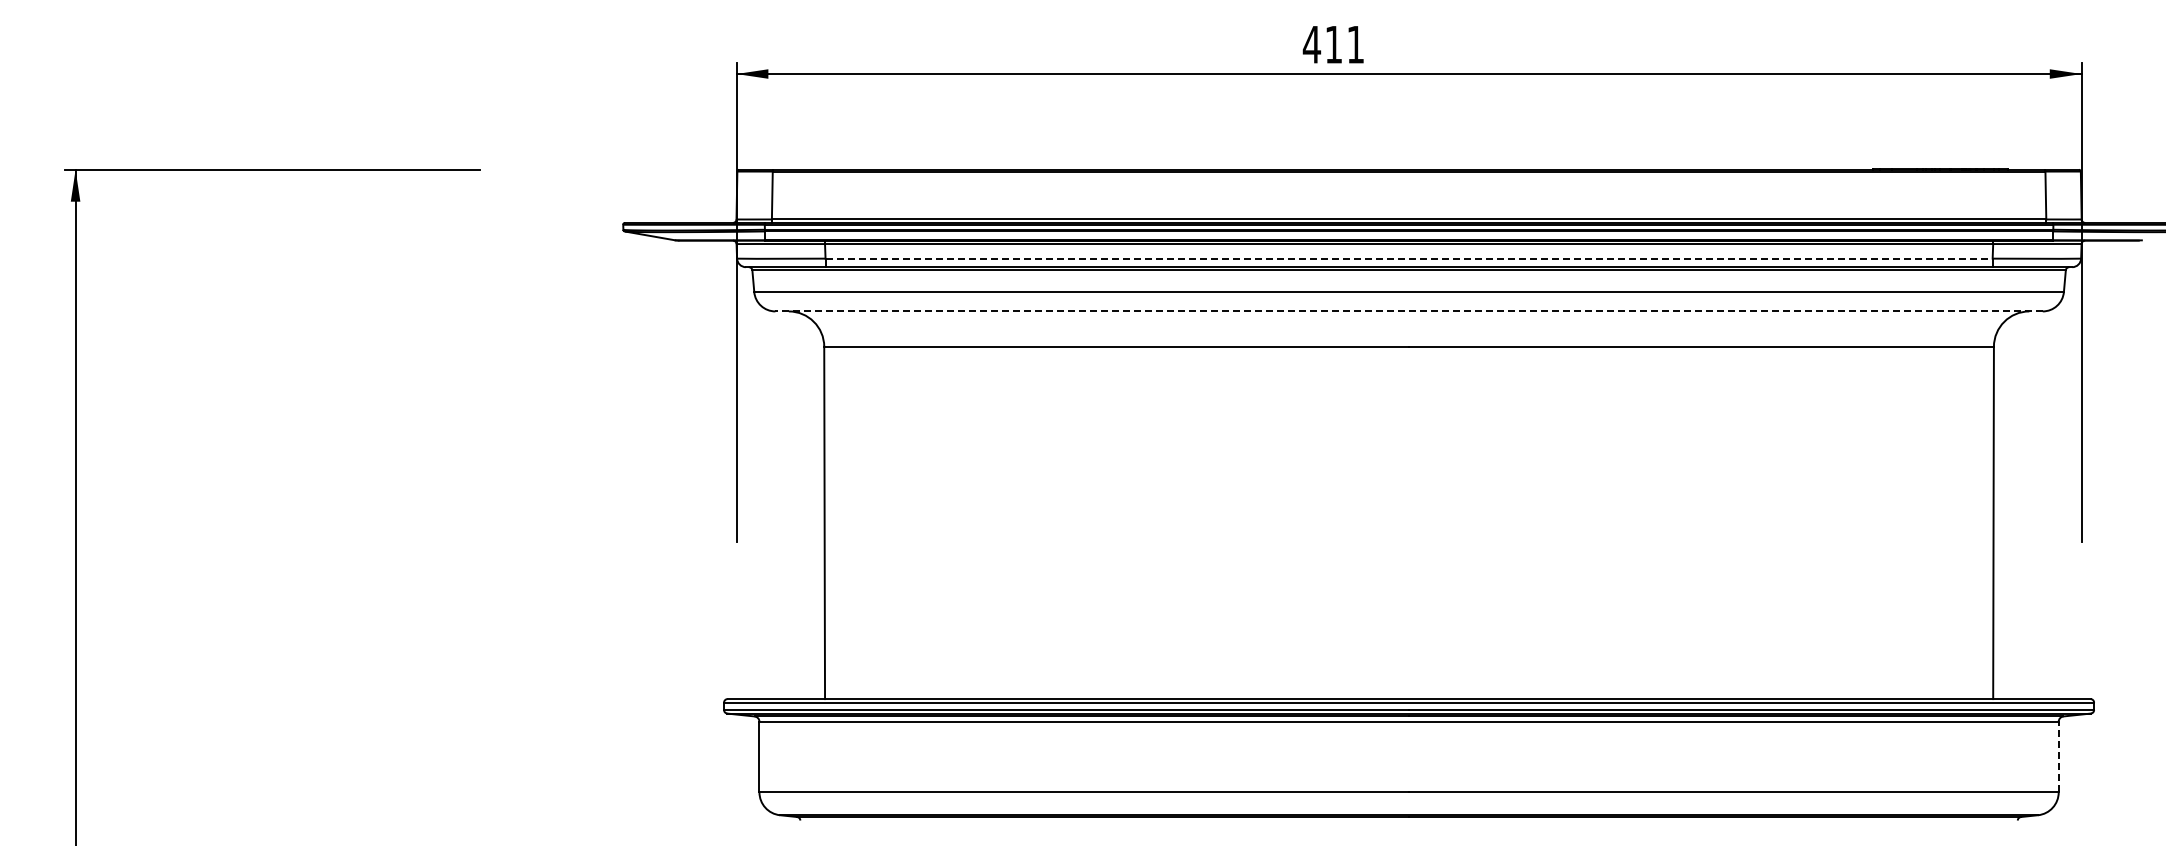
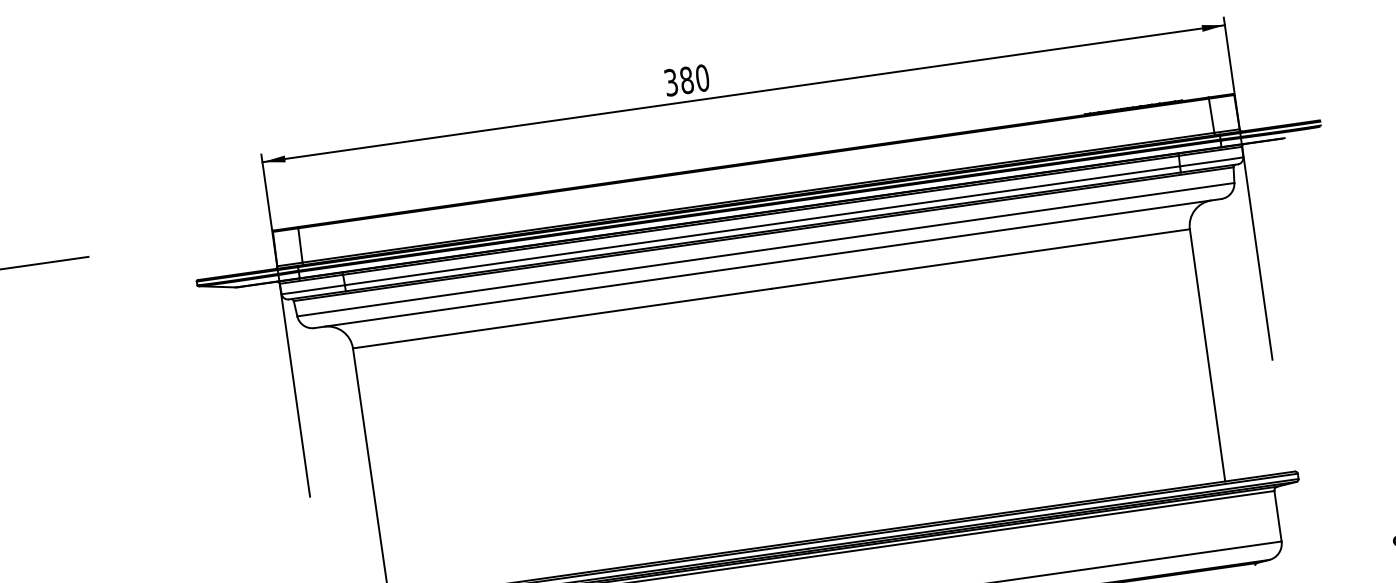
text: (1333, 44) -> (686, 80), 411 -> 380
line: (1409, 258) -> (762, 225), dashed -> solid
line: (1409, 311) -> (768, 263), dashed -> solid
line: (2058, 756) -> (1277, 515), dashed -> solid

